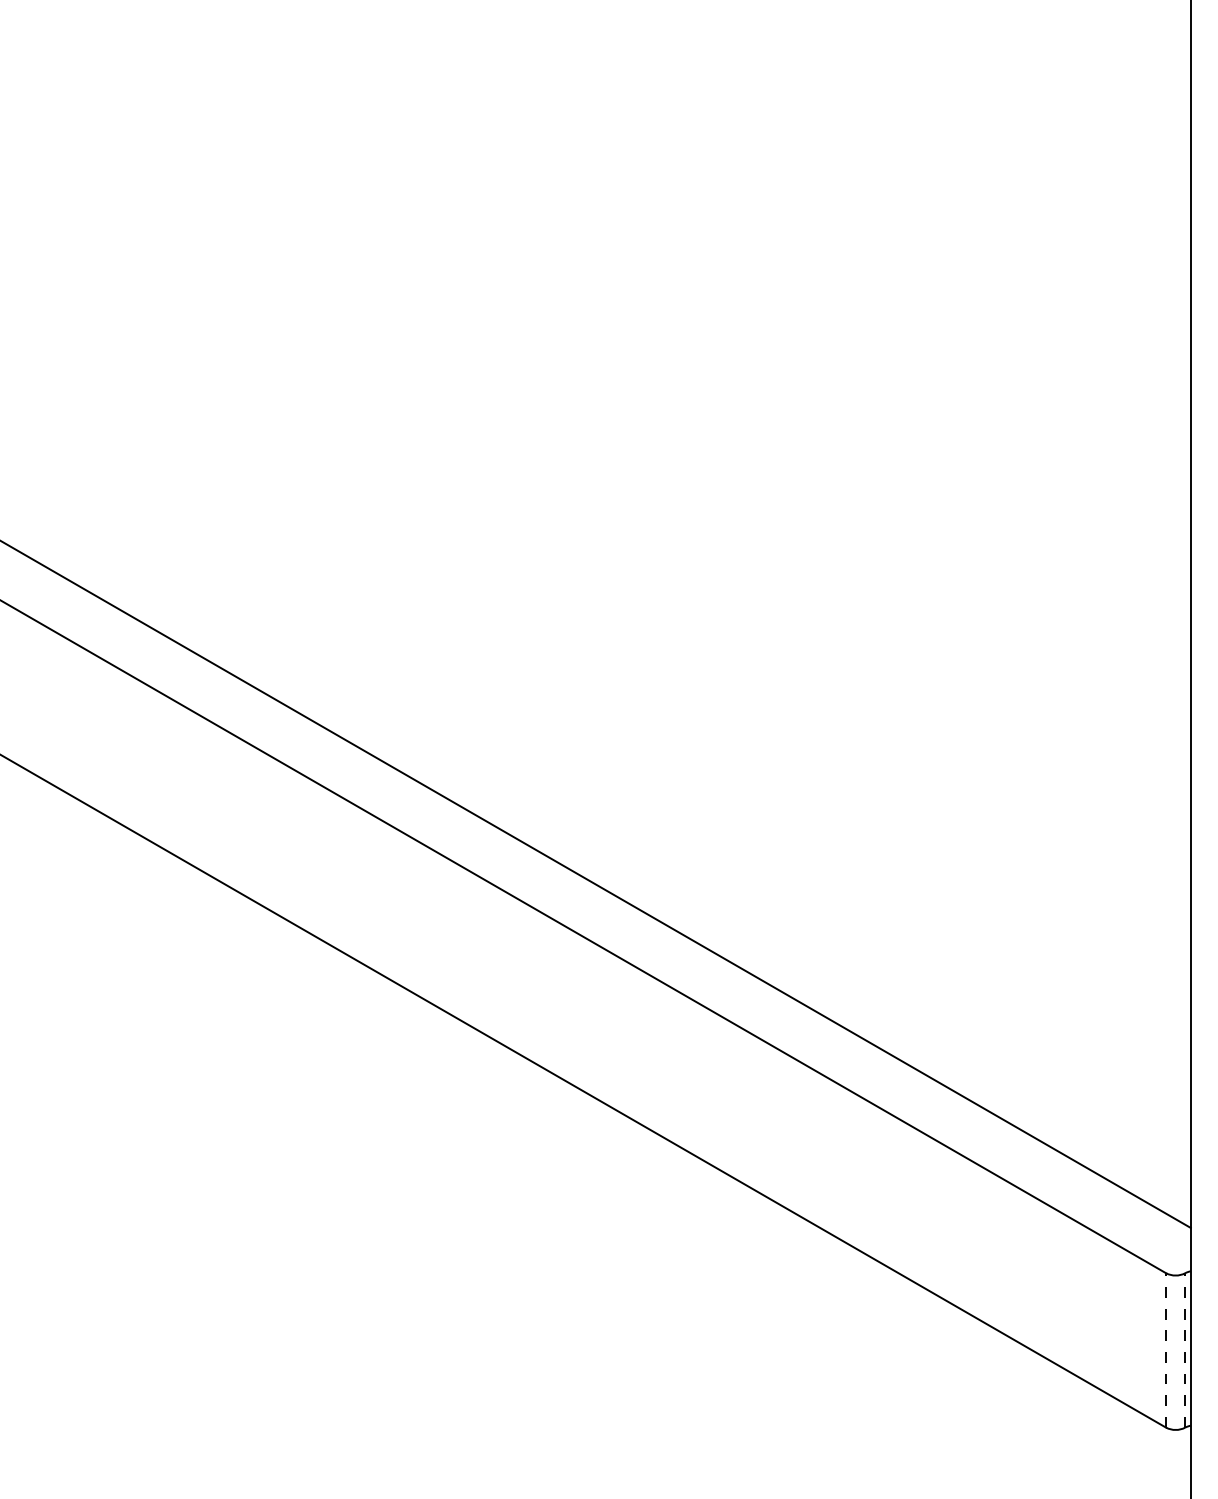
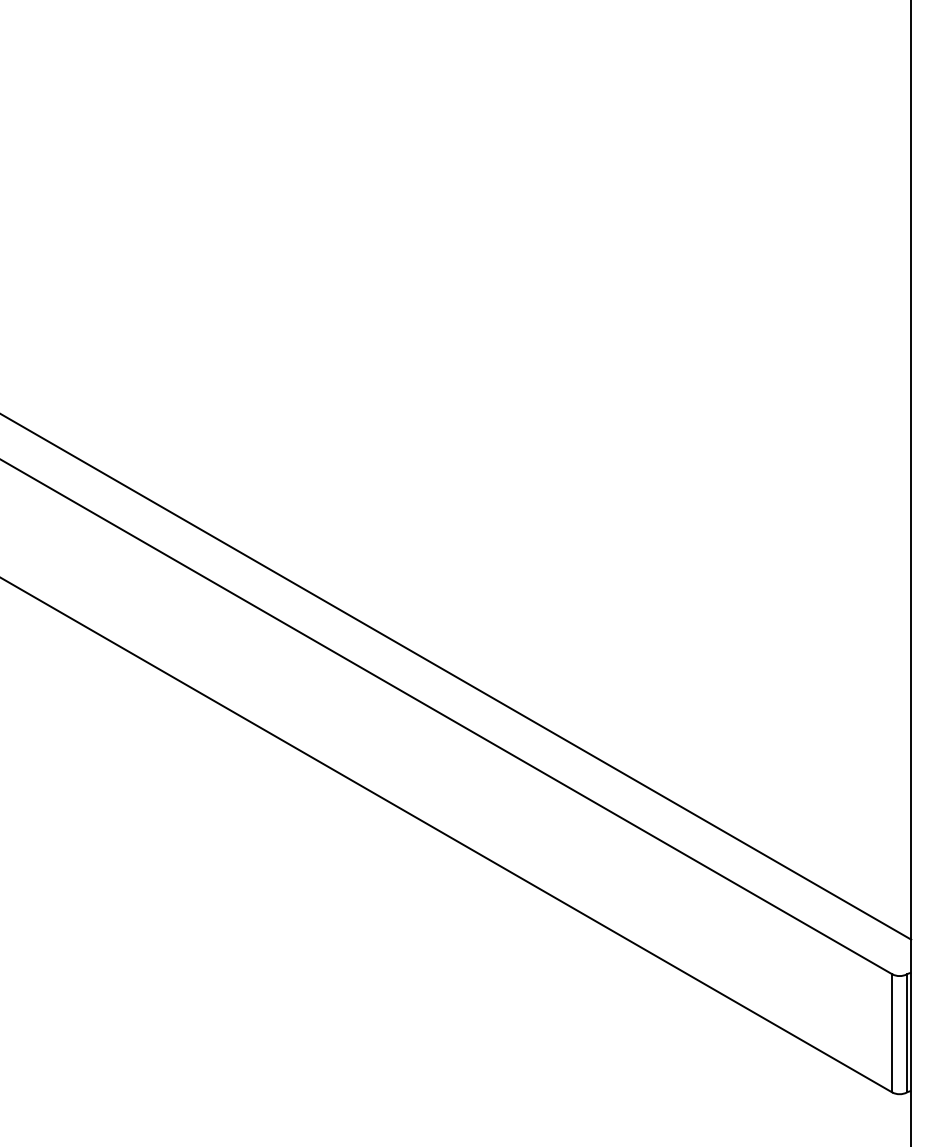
line: (1166, 1349) -> (892, 1032), dashed -> solid
line: (1184, 1349) -> (906, 1032), dashed -> solid

